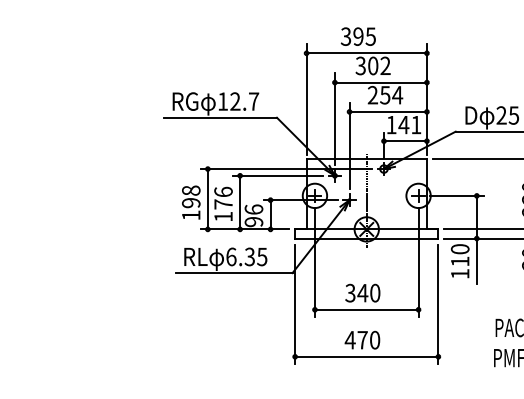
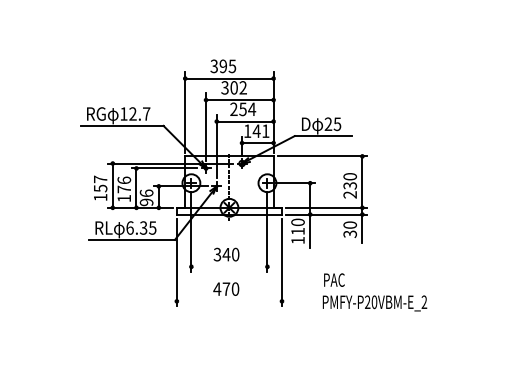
text: (191, 196) -> (100, 183), 198 -> 157
line: (366, 309) -> (229, 266), removed
line: (366, 357) -> (229, 301), removed

